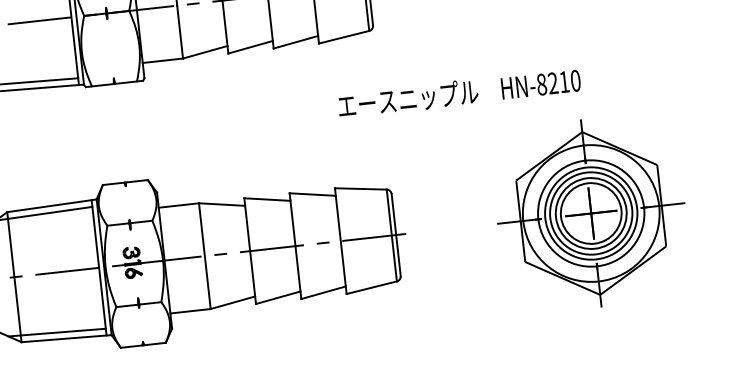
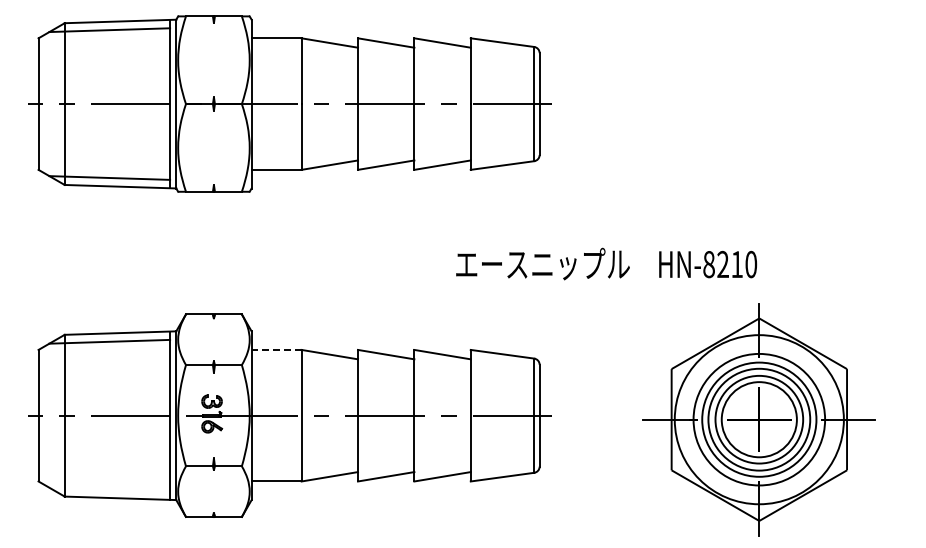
text: (459, 92) -> (606, 263), moved
line: (178, 205) -> (276, 349), solid -> dashed
part: (590, 213) -> (758, 419), moved
line: (56, 332) -> (109, 489), removed

